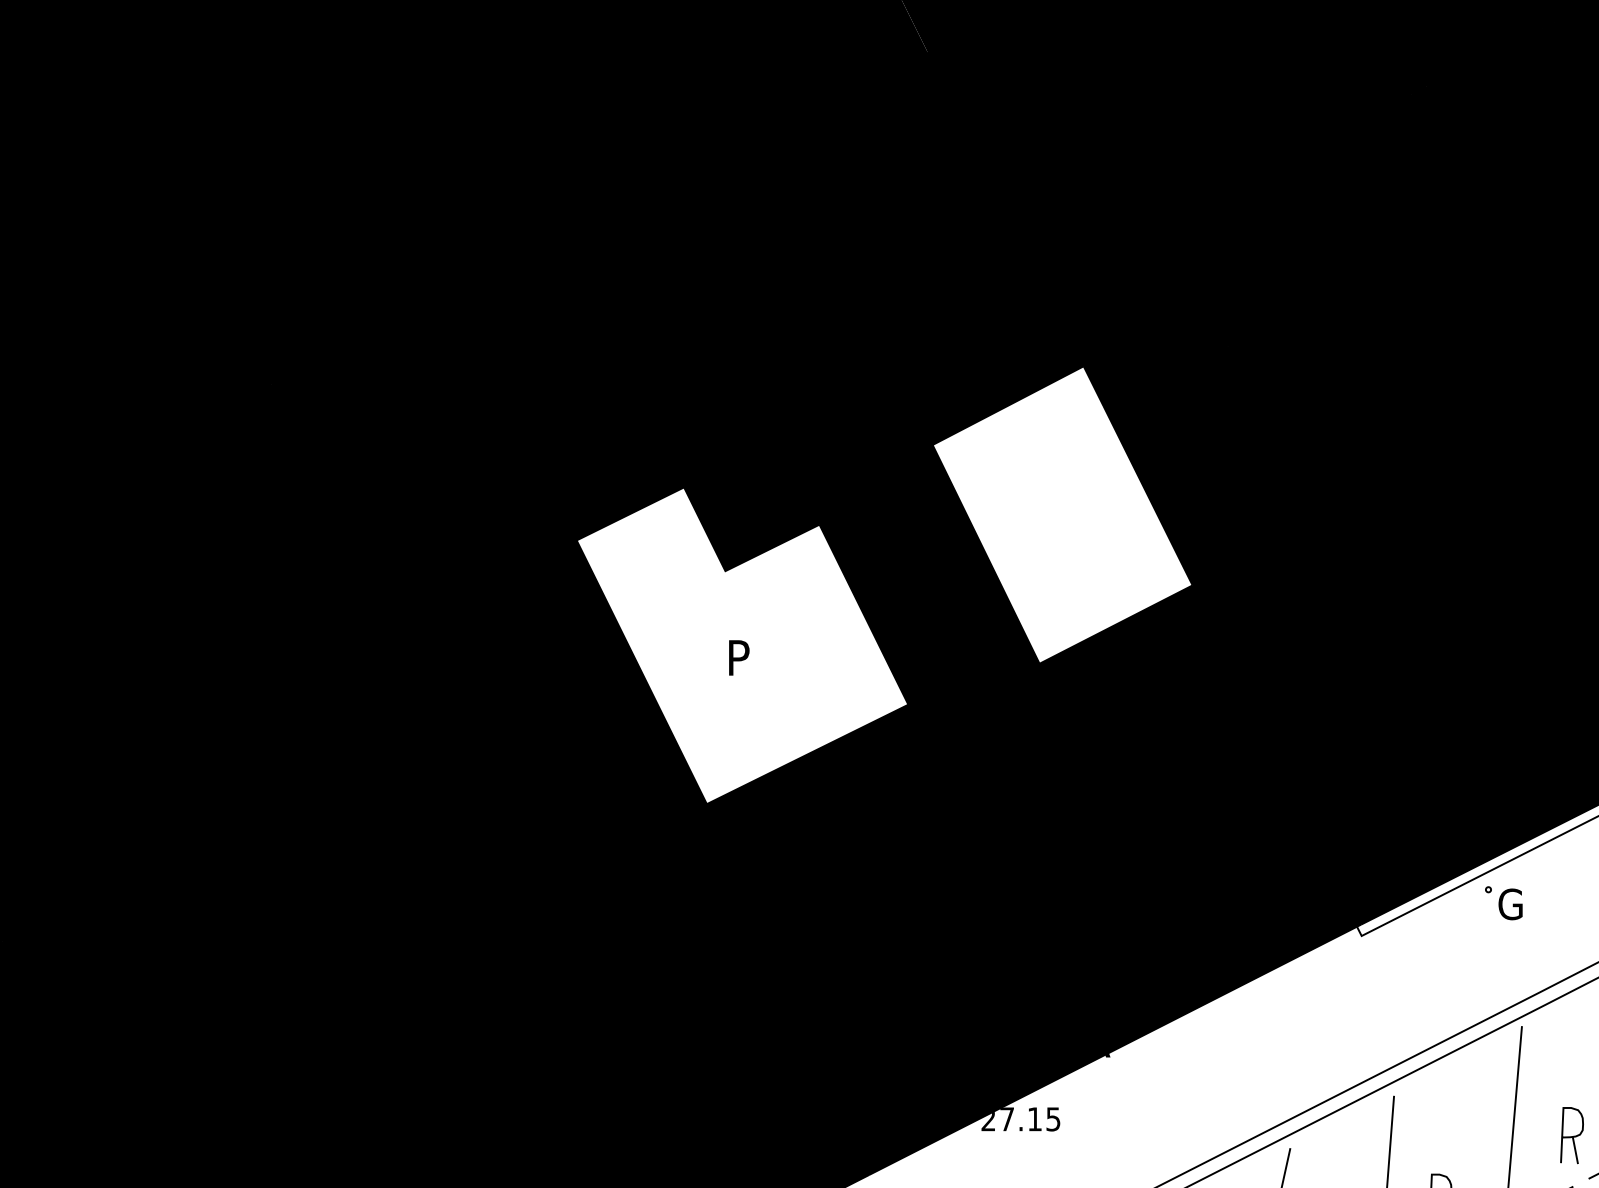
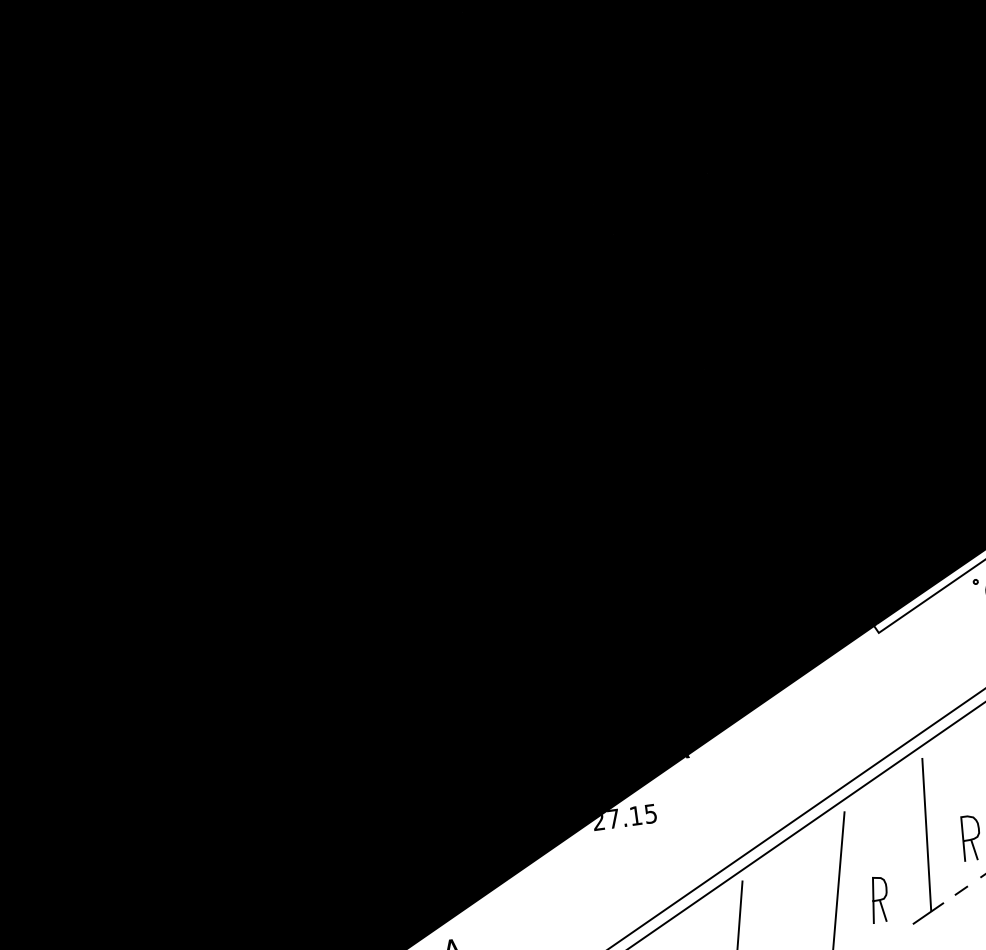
fill: (1062, 514) -> (592, 326), added
fill: (742, 645) -> (349, 466), added

